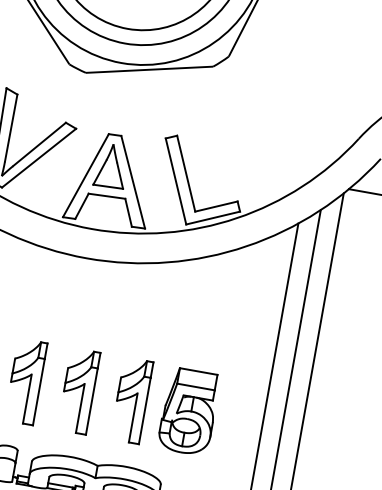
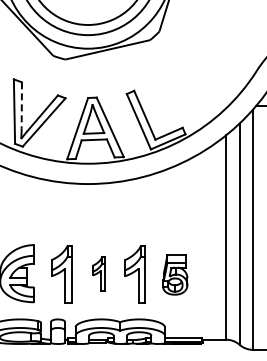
line: (10, 129) -> (21, 106), solid -> dashed
part: (78, 391) -> (98, 274), size x0.6
part: (189, 411) -> (175, 274), size x0.7

